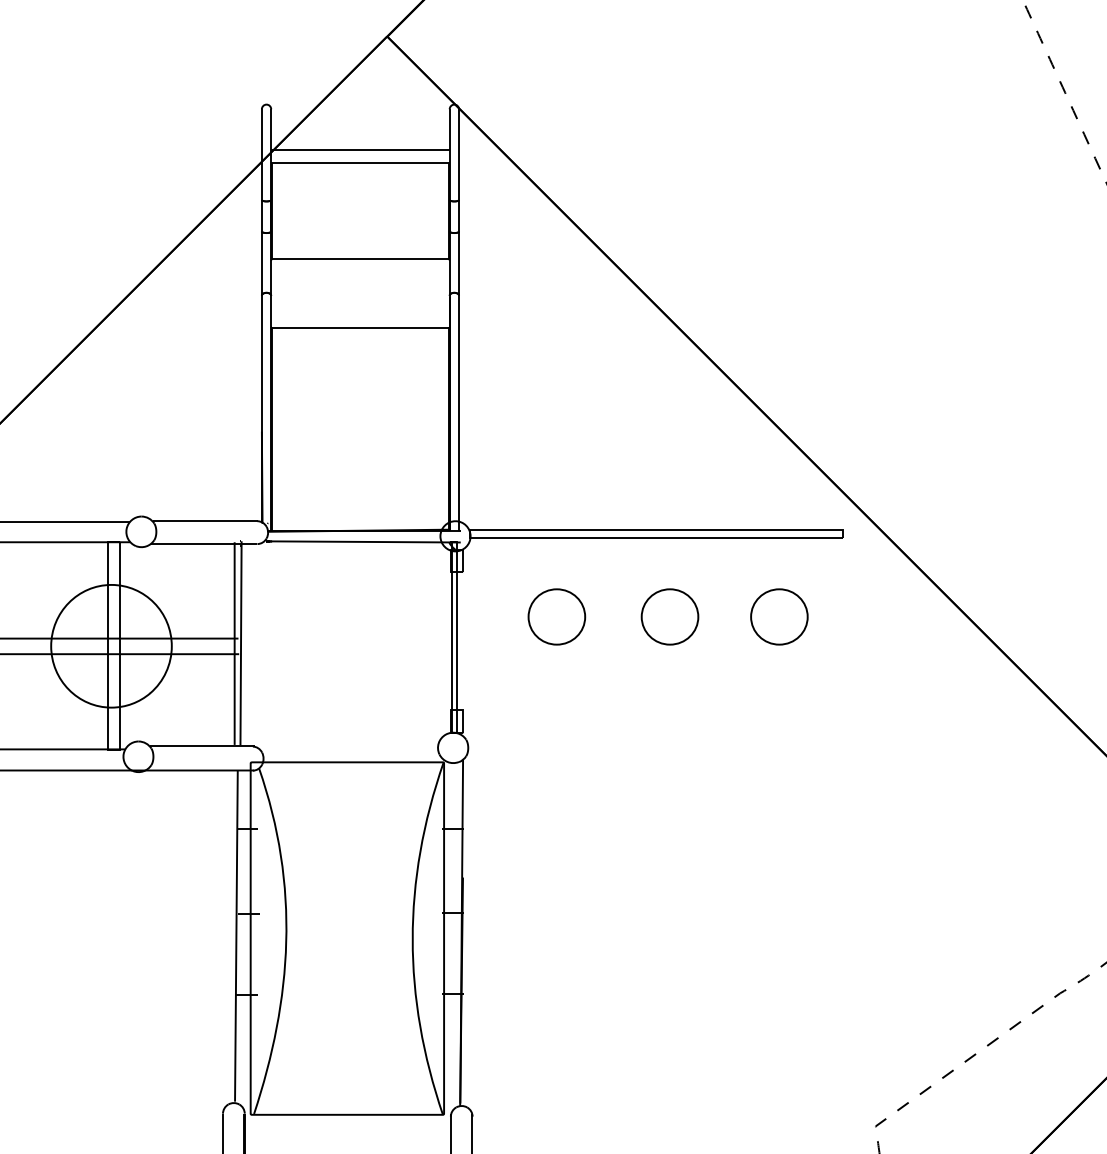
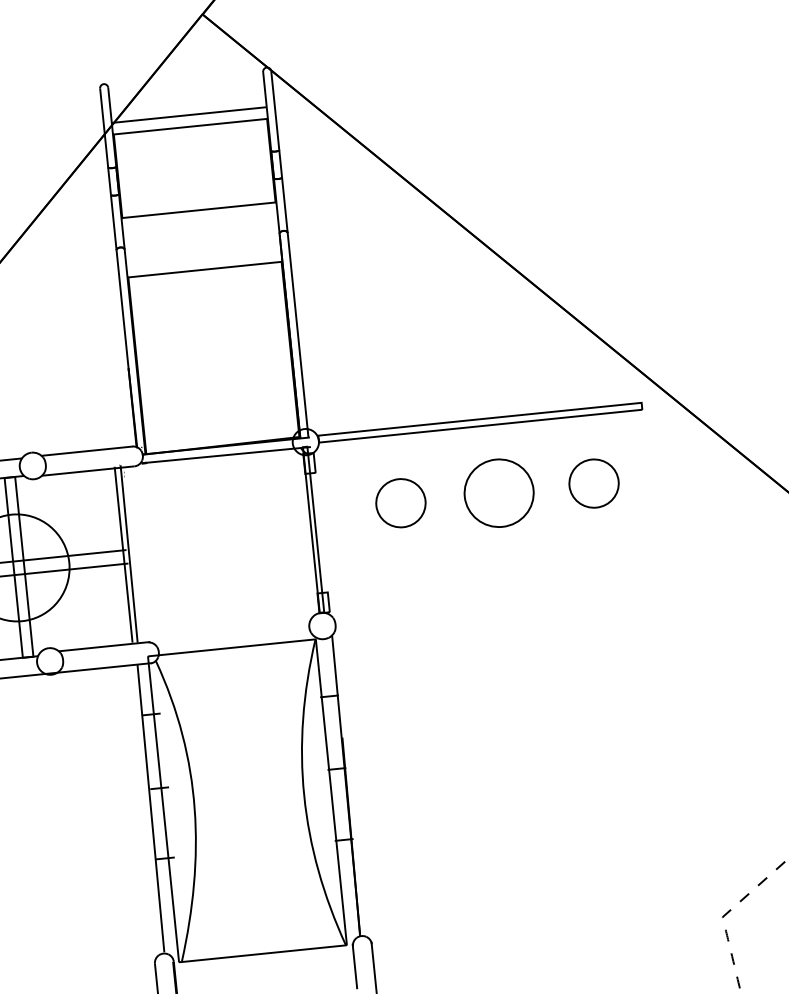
part: (669, 616) -> (498, 492), size x1.4

